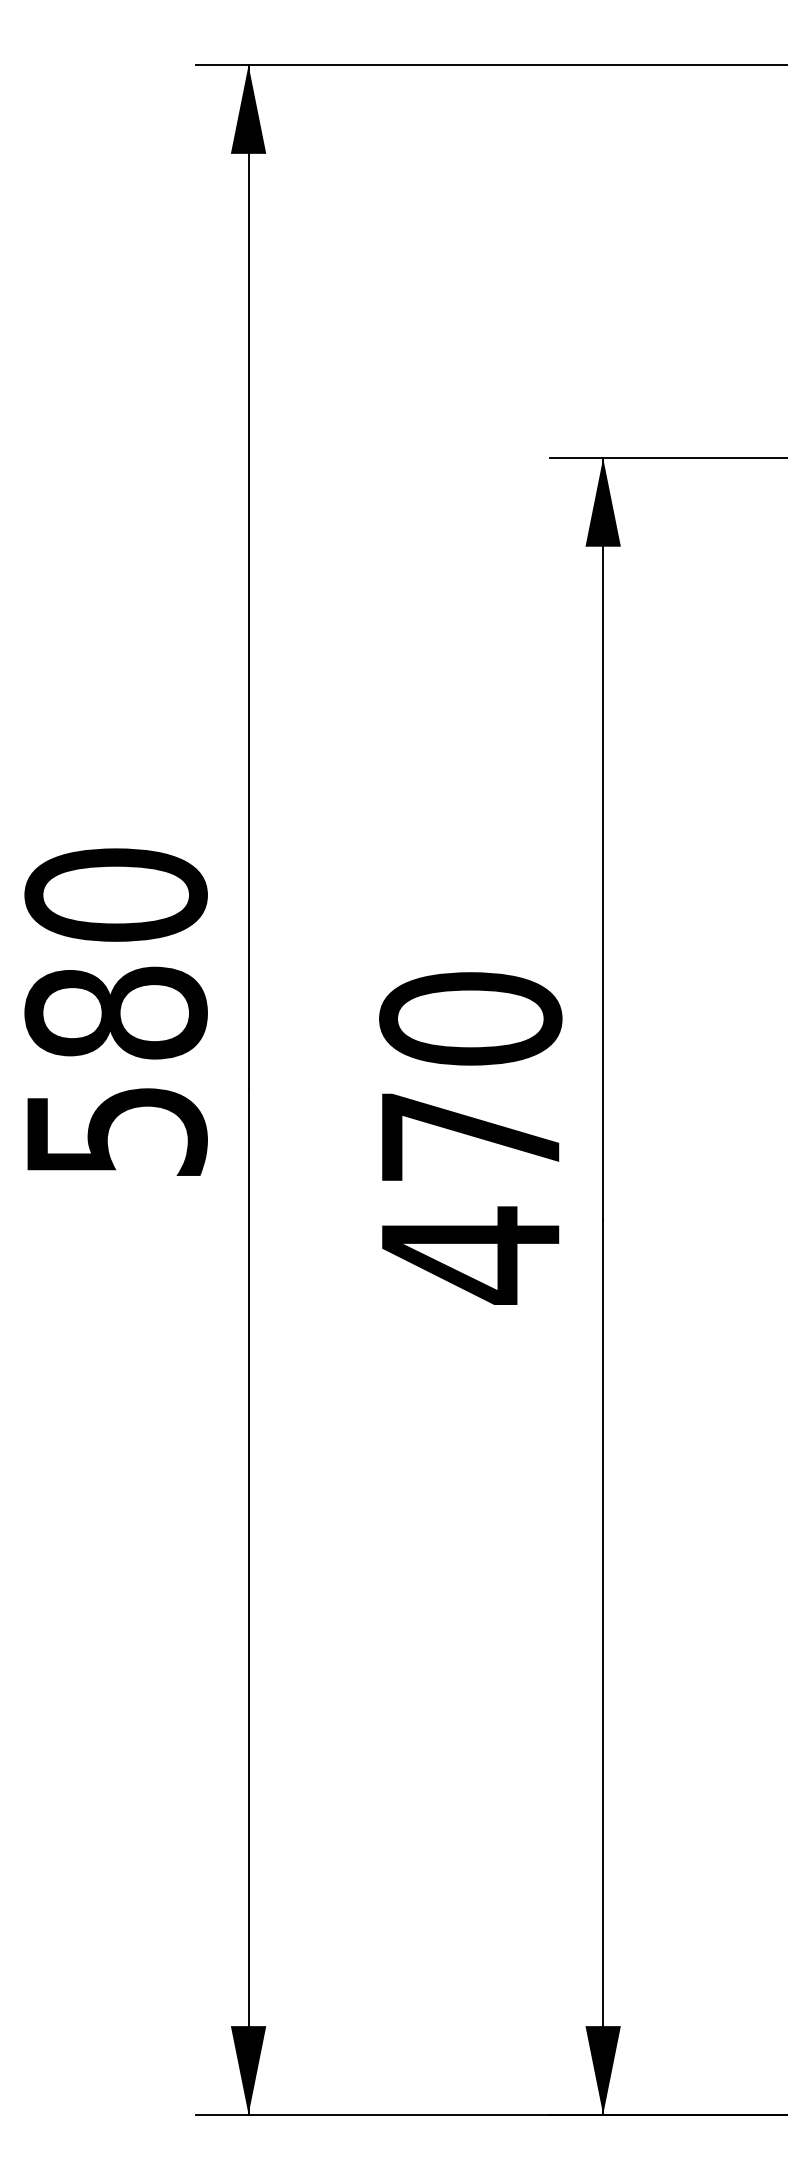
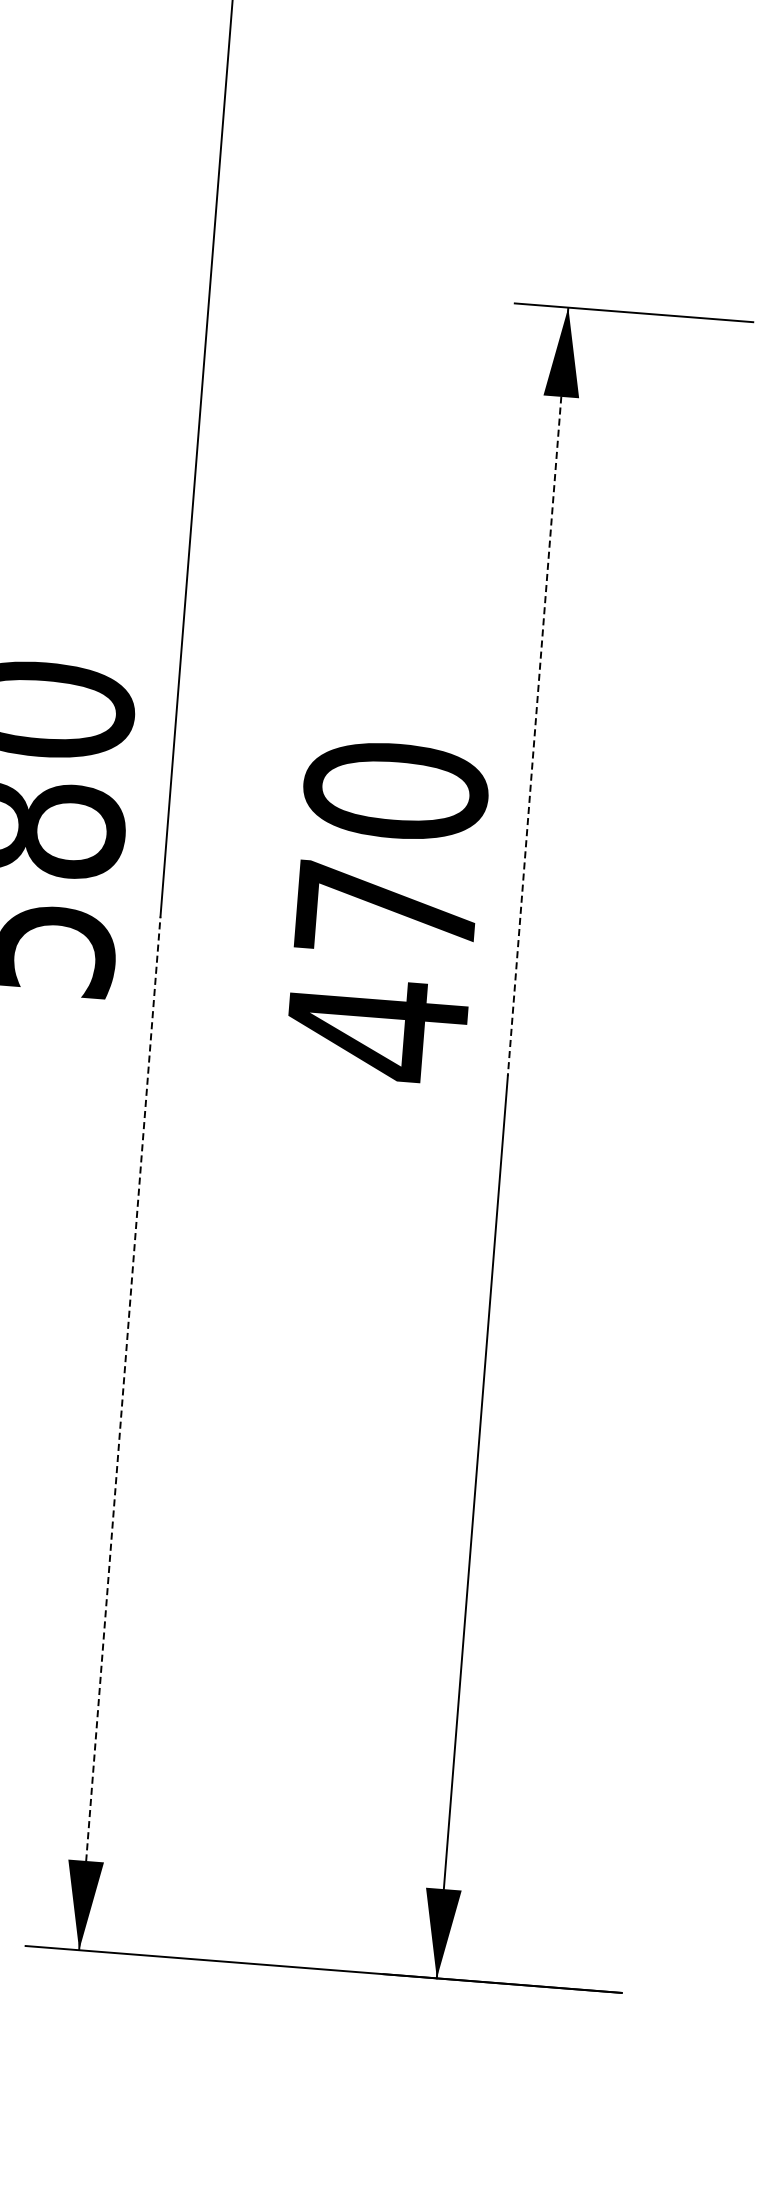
line: (603, 839) -> (538, 692), solid -> dashed
text: (470, 1138) -> (386, 911), moved
line: (248, 1601) -> (119, 1432), solid -> dashed

